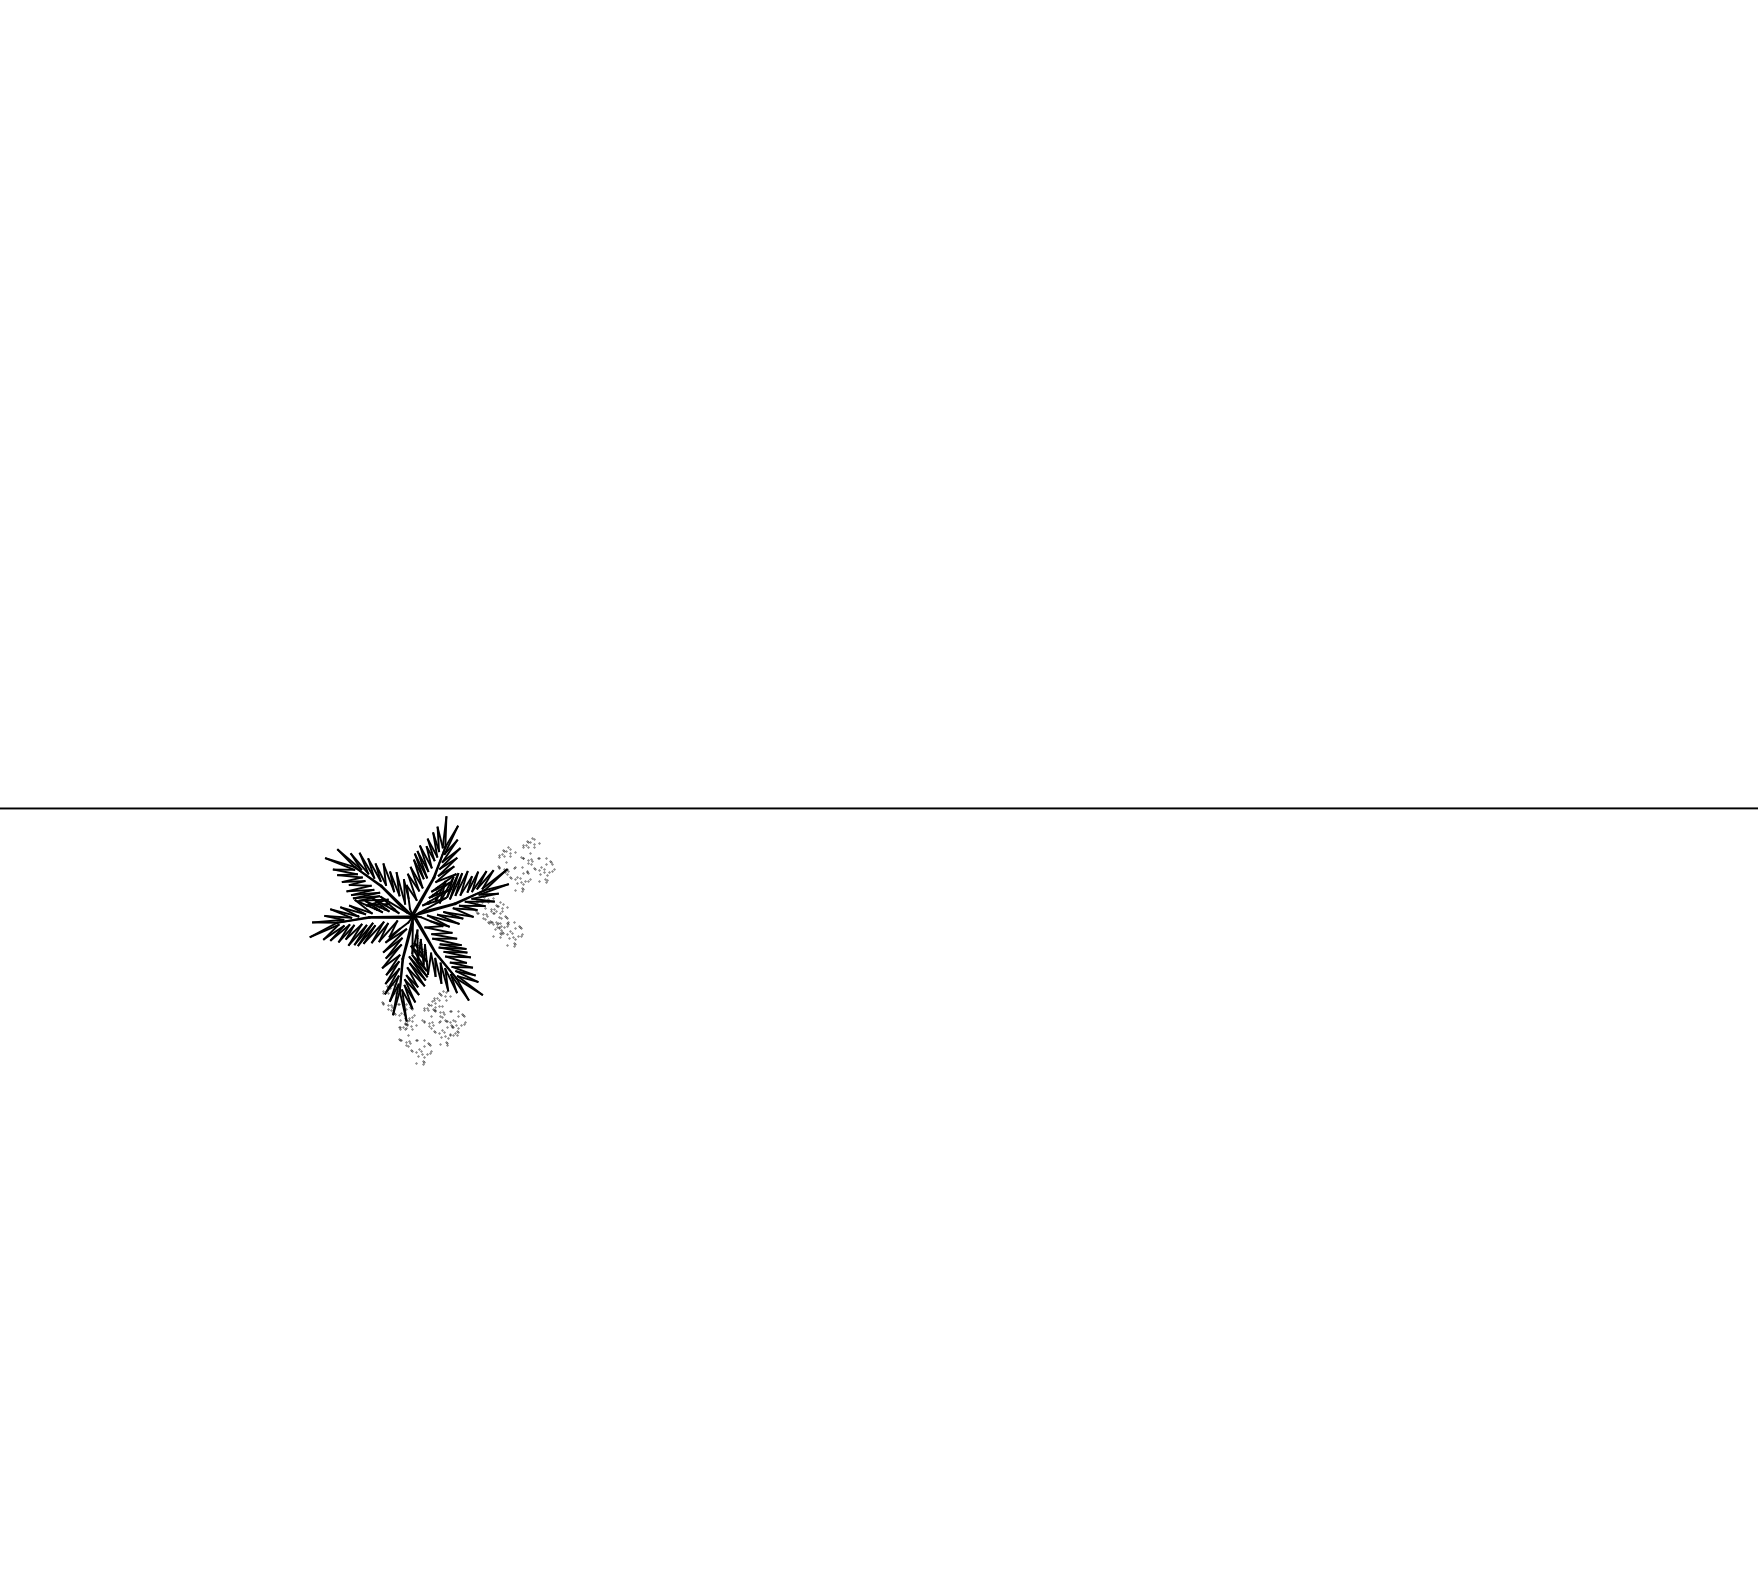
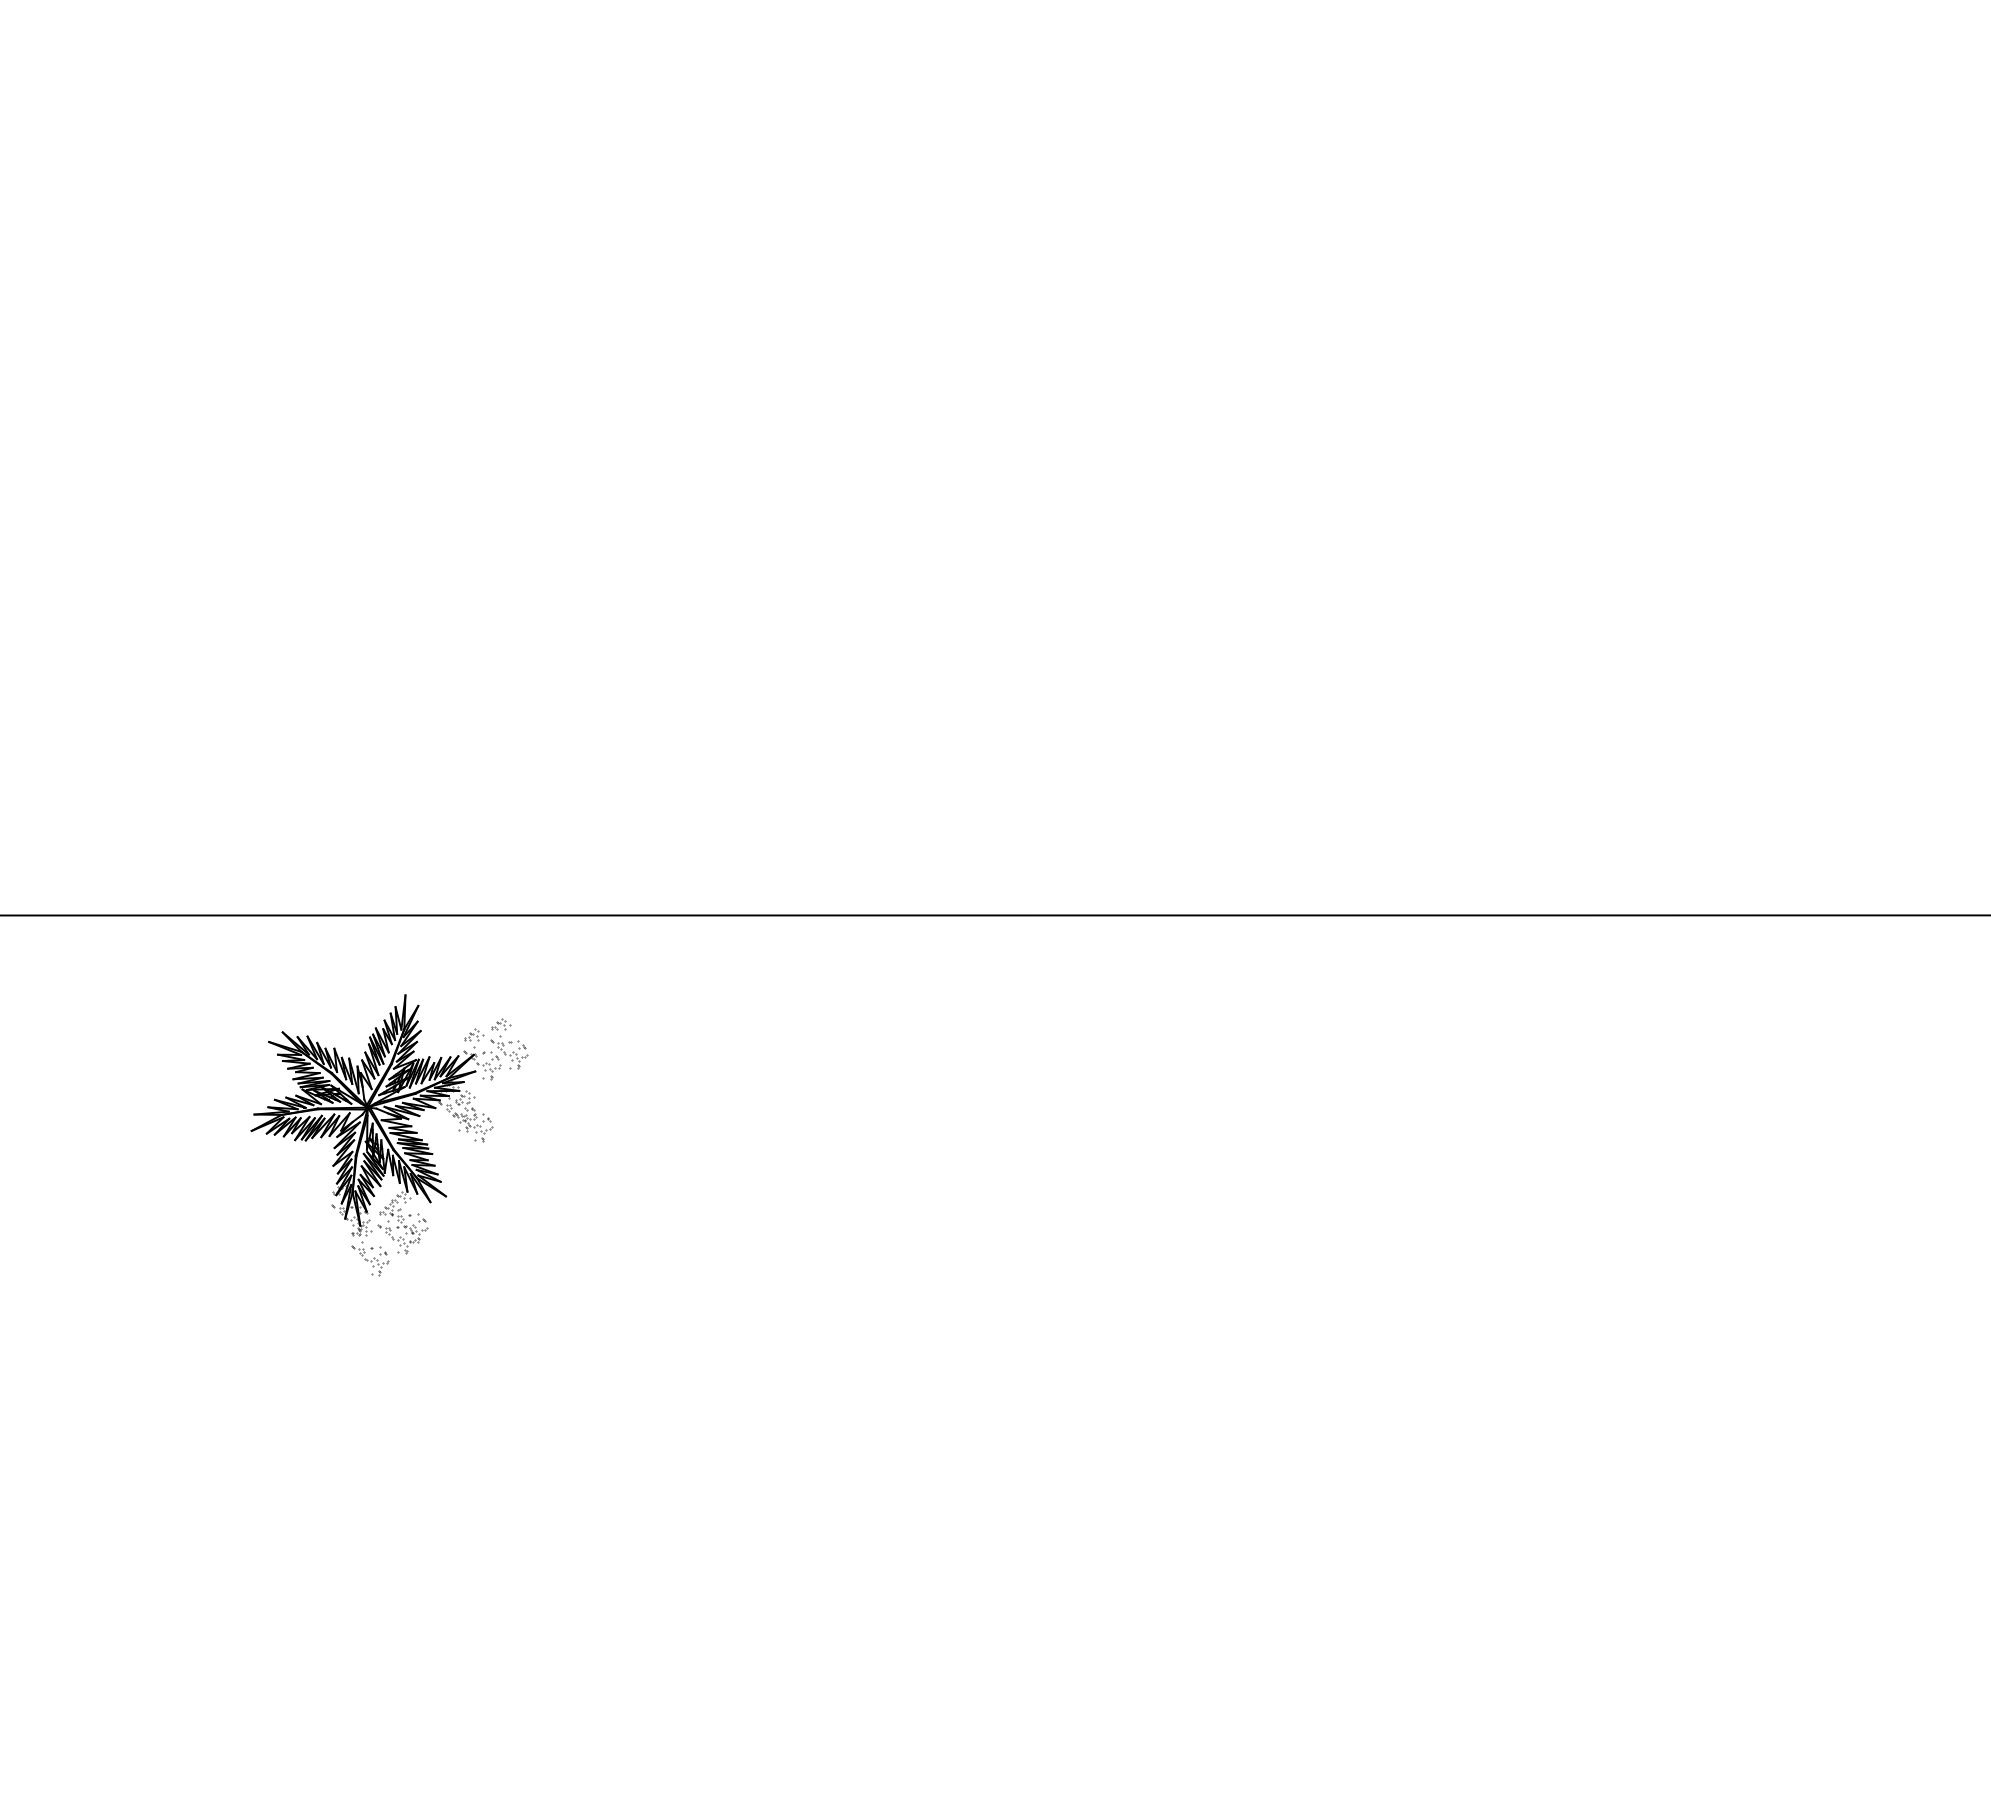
part: (432, 940) -> (389, 1135), moved

